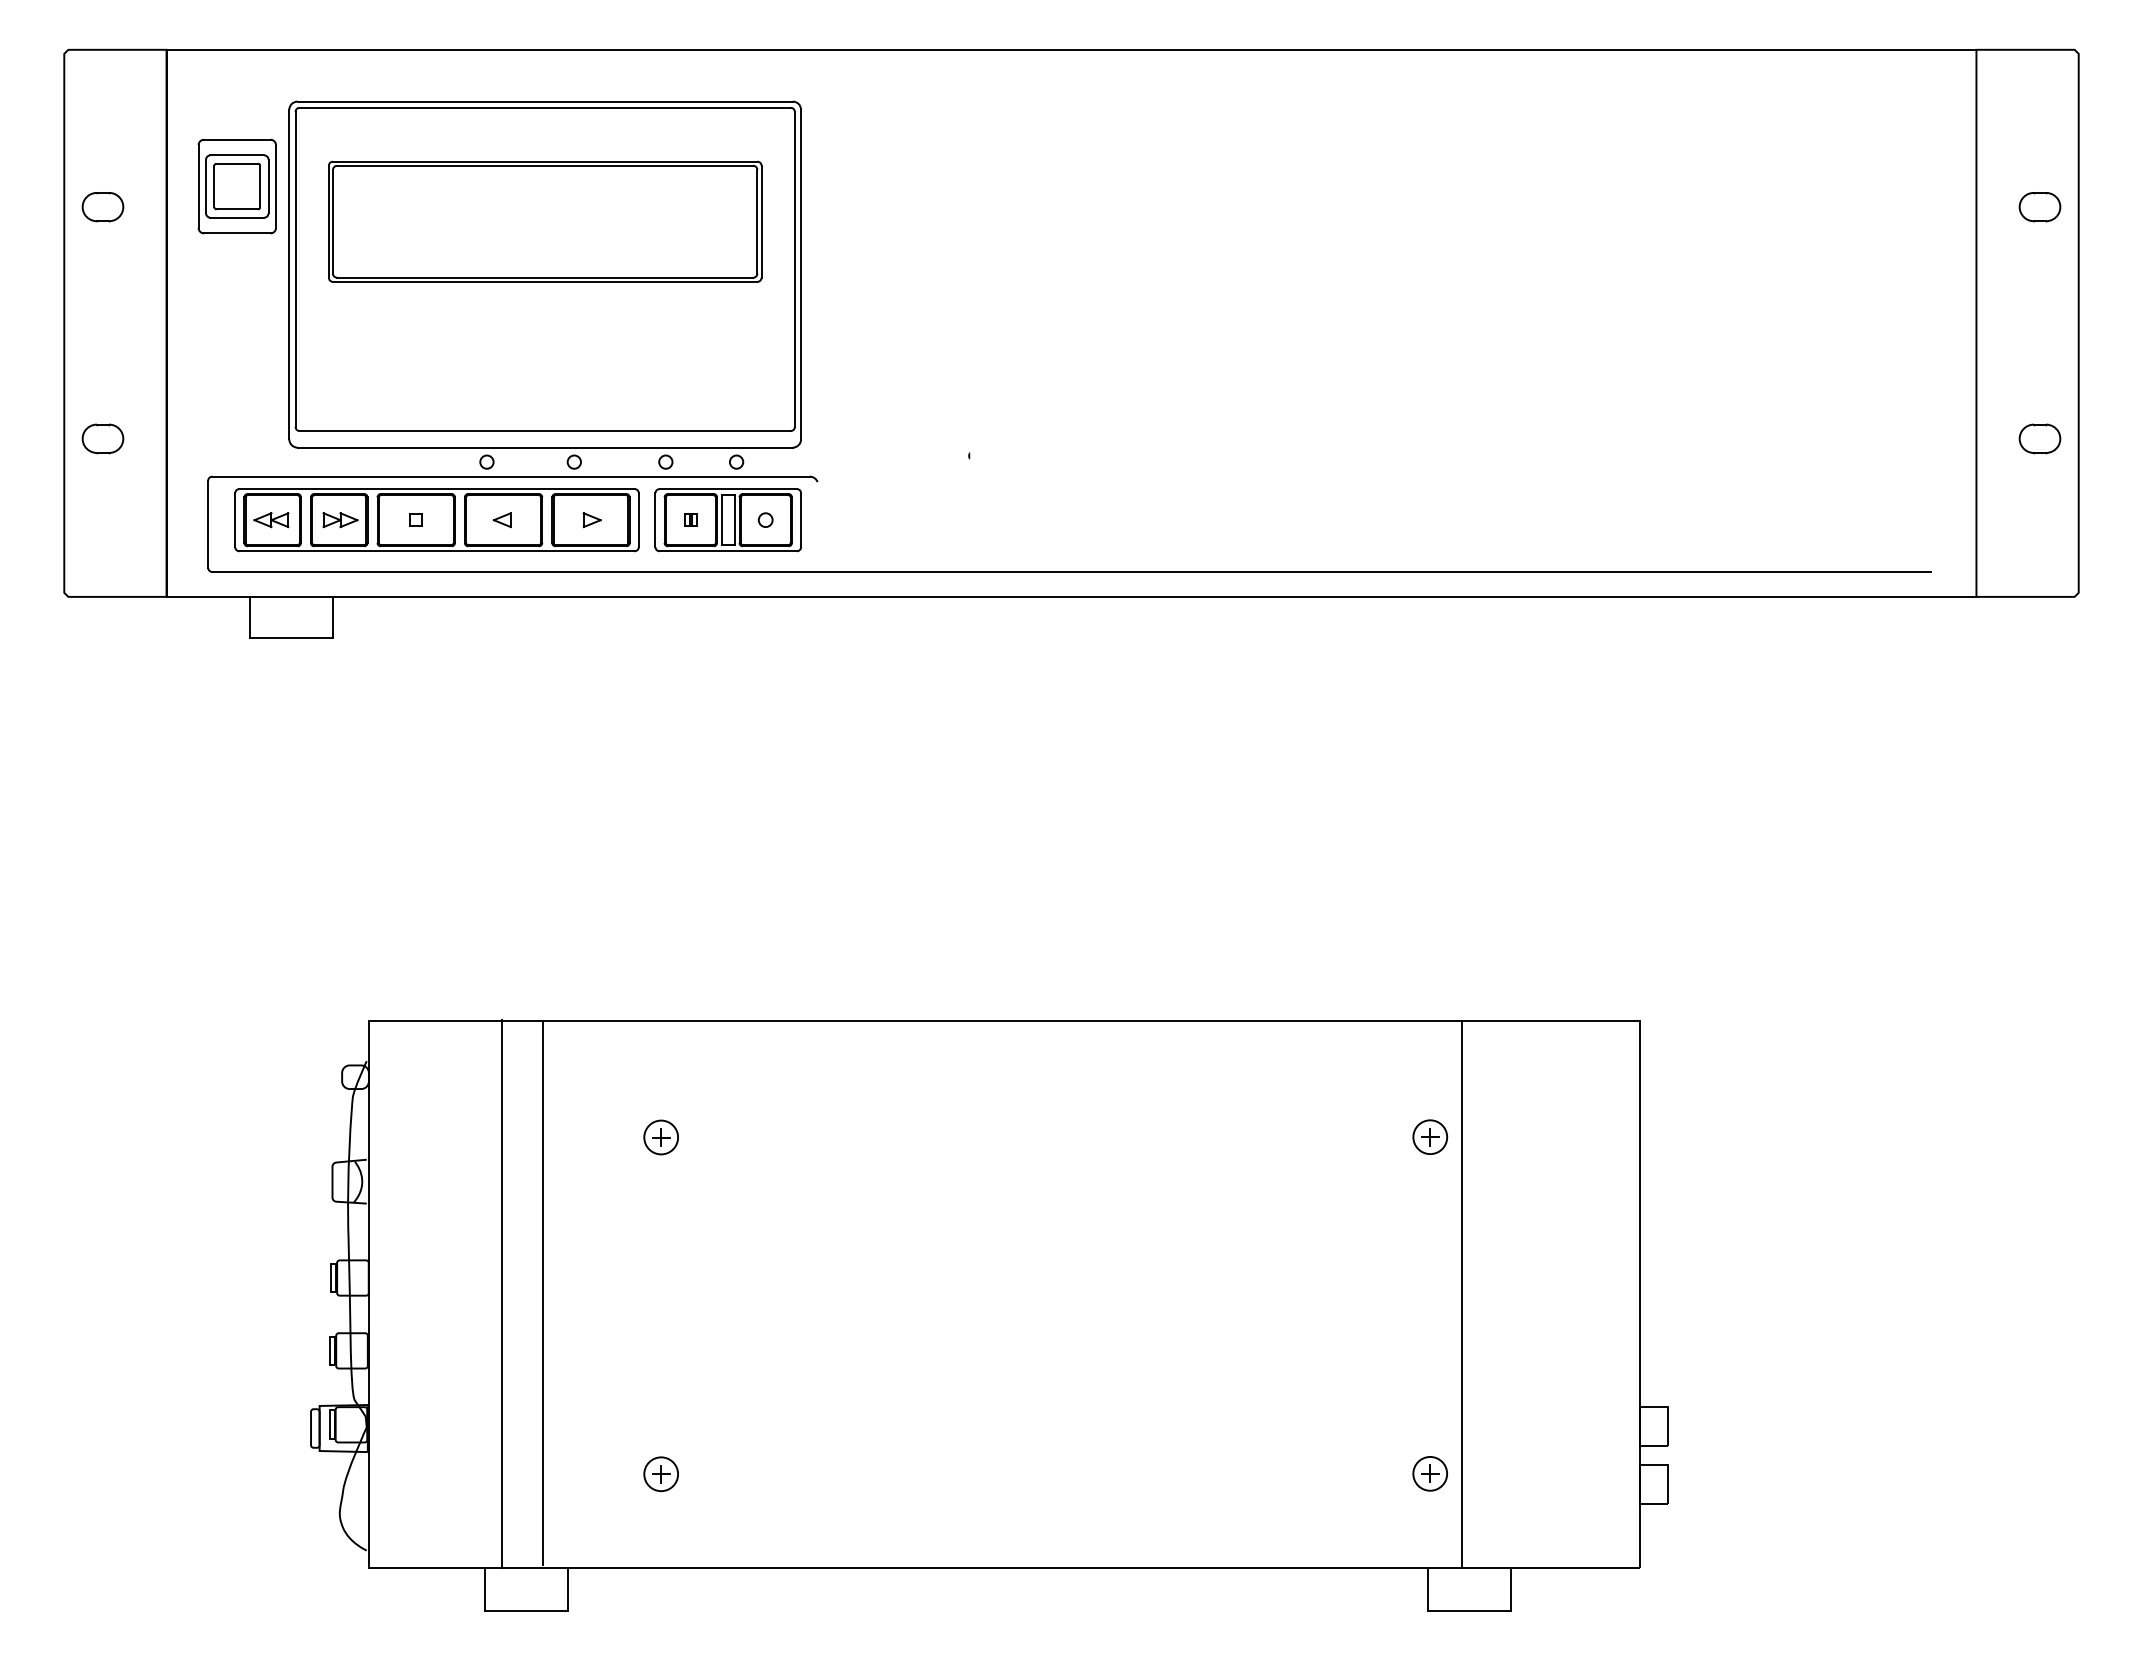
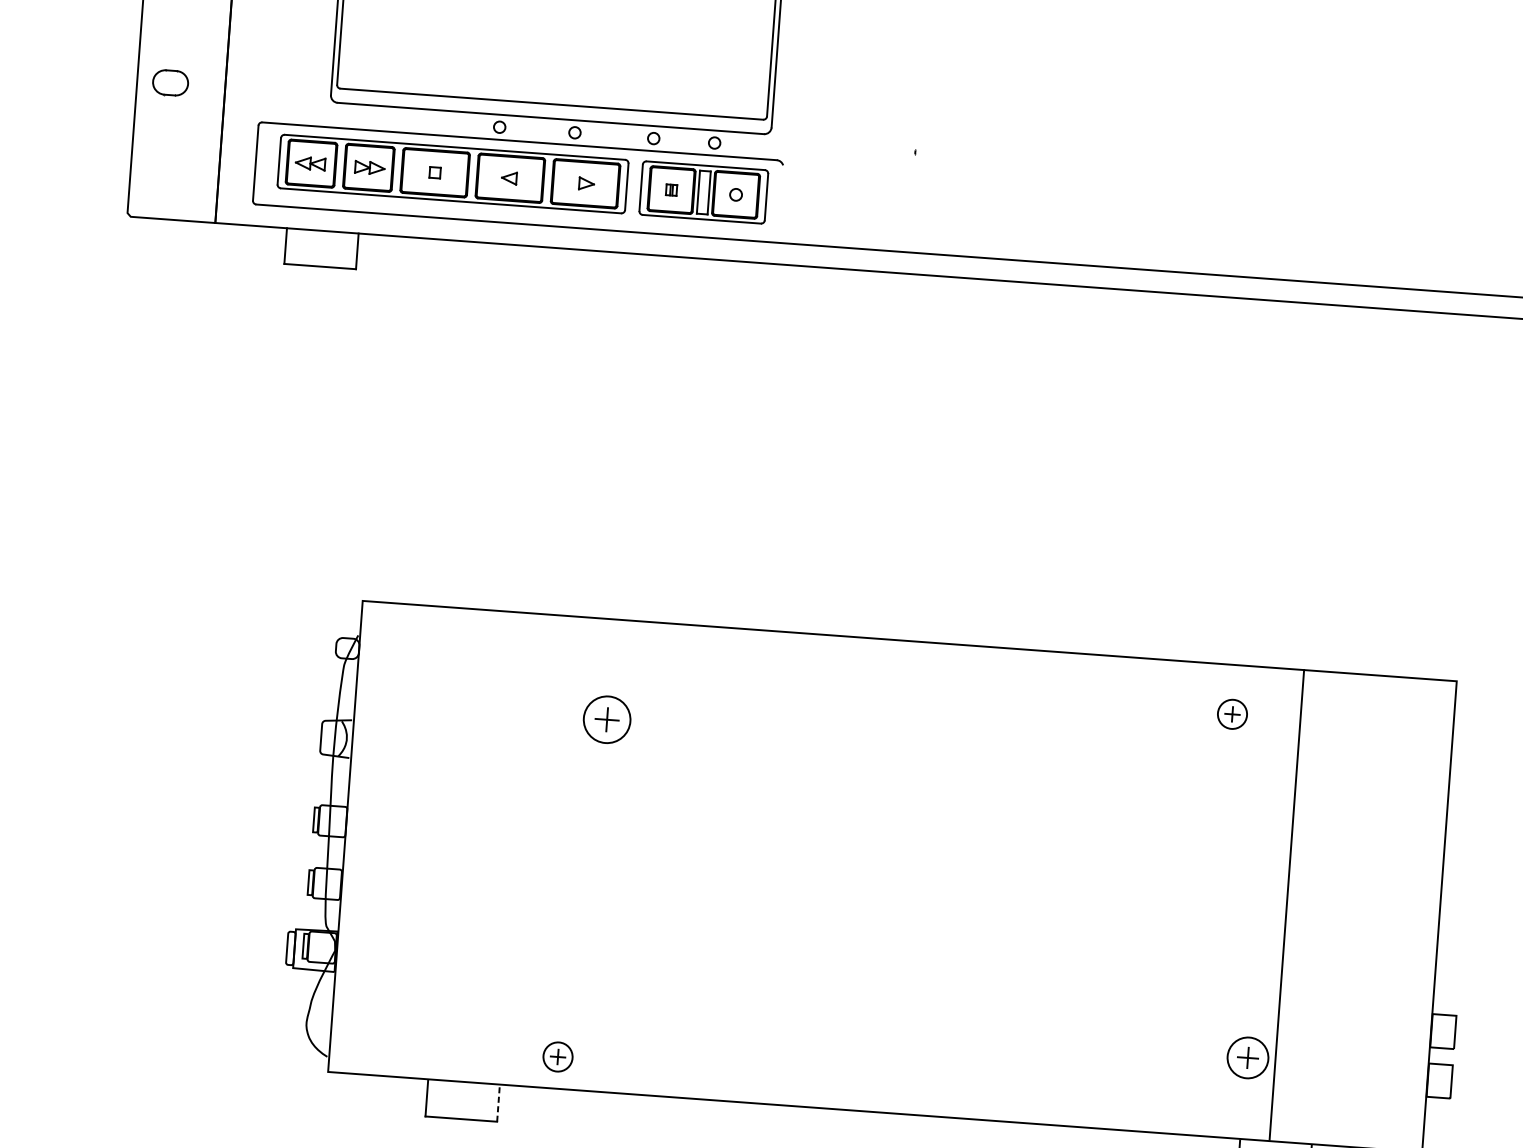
part: (1430, 1136) -> (1232, 713), moved
part: (660, 1137) -> (606, 719), size x1.6
line: (501, 1293) -> (459, 843), removed
line: (542, 1293) -> (494, 846), removed
part: (1429, 1473) -> (1247, 1057), size x1.4
part: (660, 1474) -> (557, 1057), moved
line: (568, 1590) -> (498, 1103), solid -> dashed

